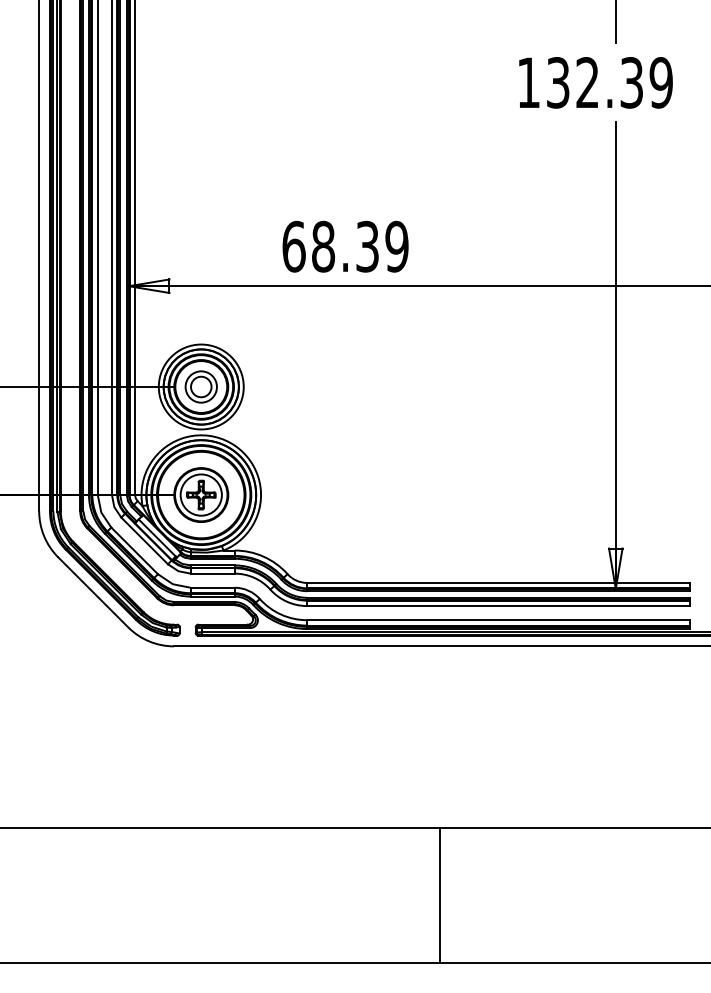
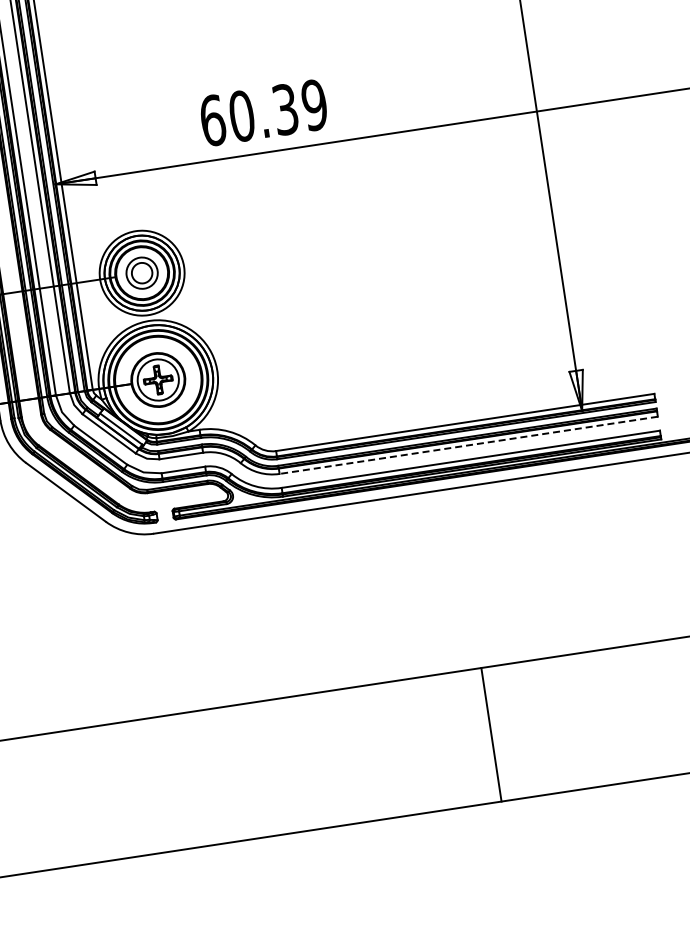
text: (323, 246) -> (241, 115), 68.39 -> 60.39
line: (497, 606) -> (467, 445), solid -> dashed
line: (439, 895) -> (491, 734), moved

